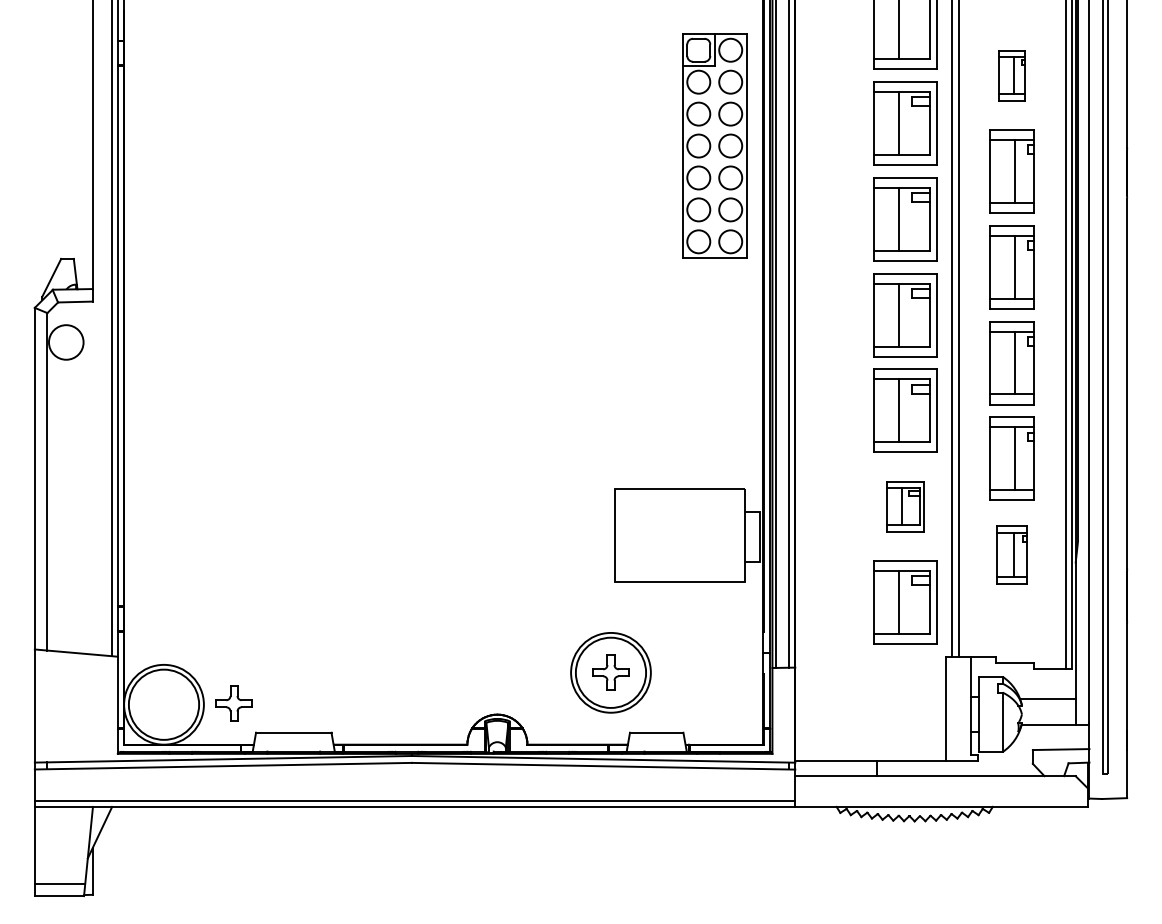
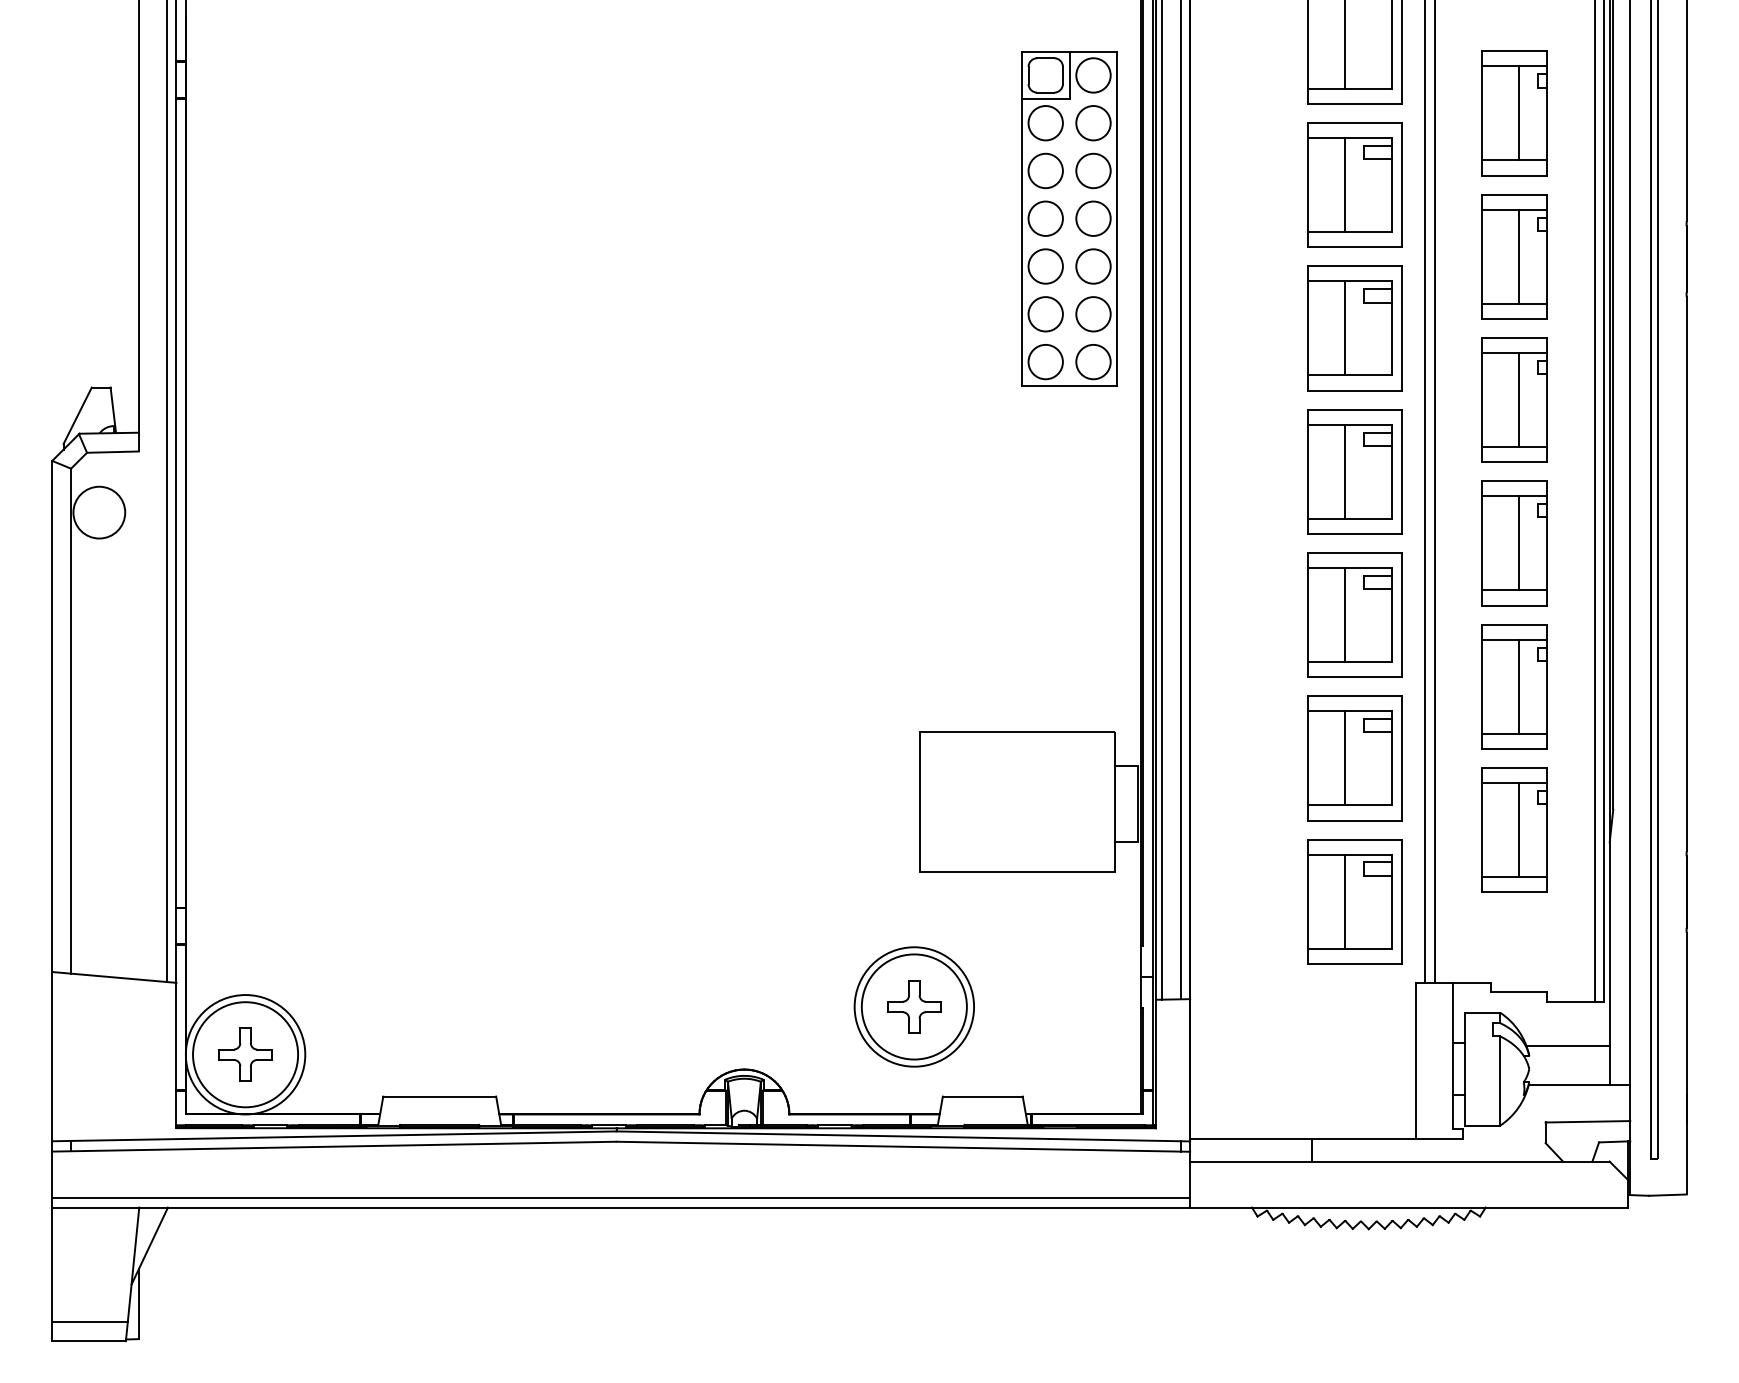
part: (1011, 75) -> (1513, 113), size x1.67
part: (905, 506) -> (1355, 758), size x1.67
part: (1011, 554) -> (1513, 829), size x1.43
part: (233, 703) -> (244, 1054), moved

